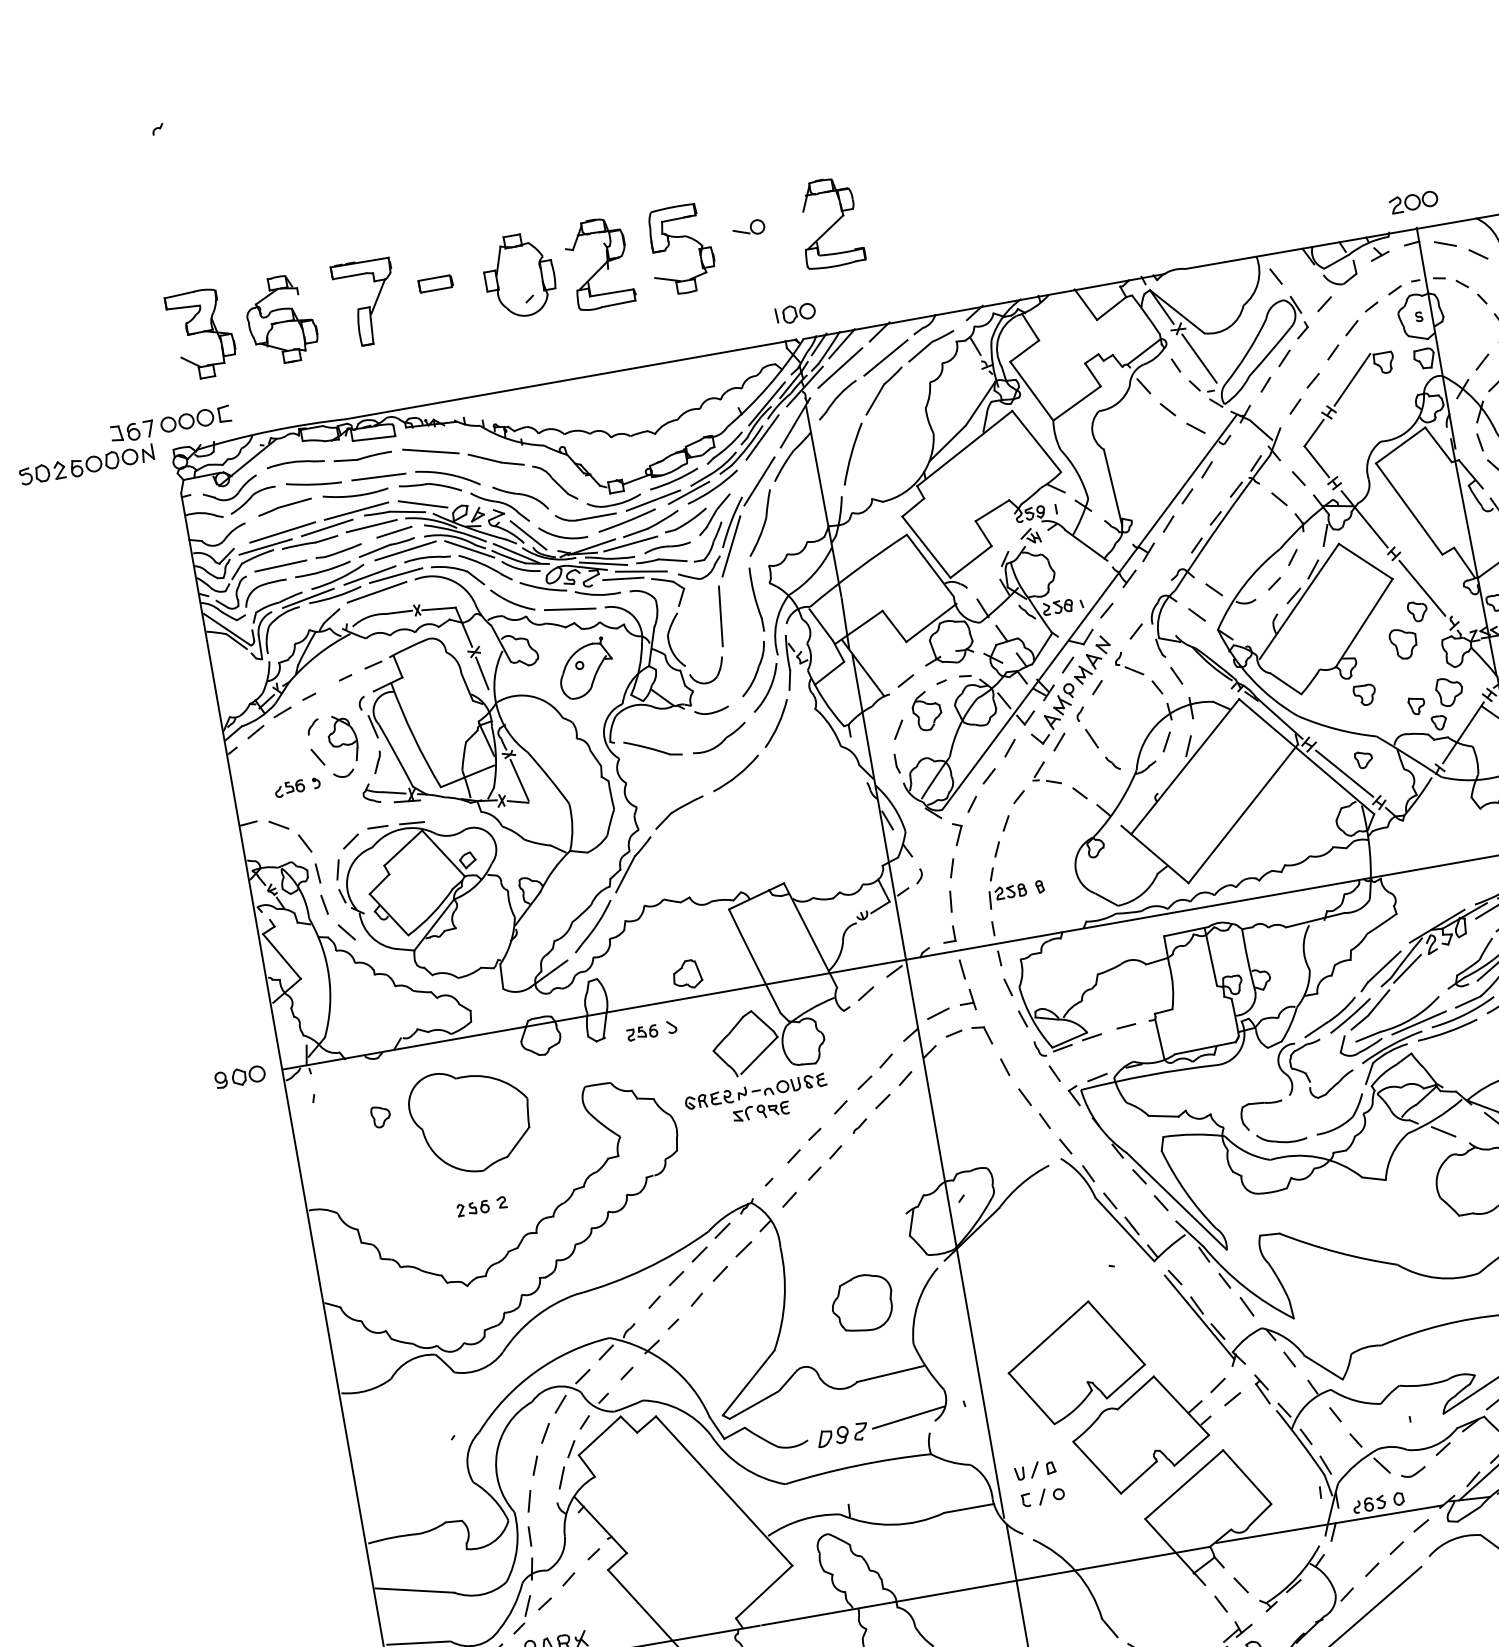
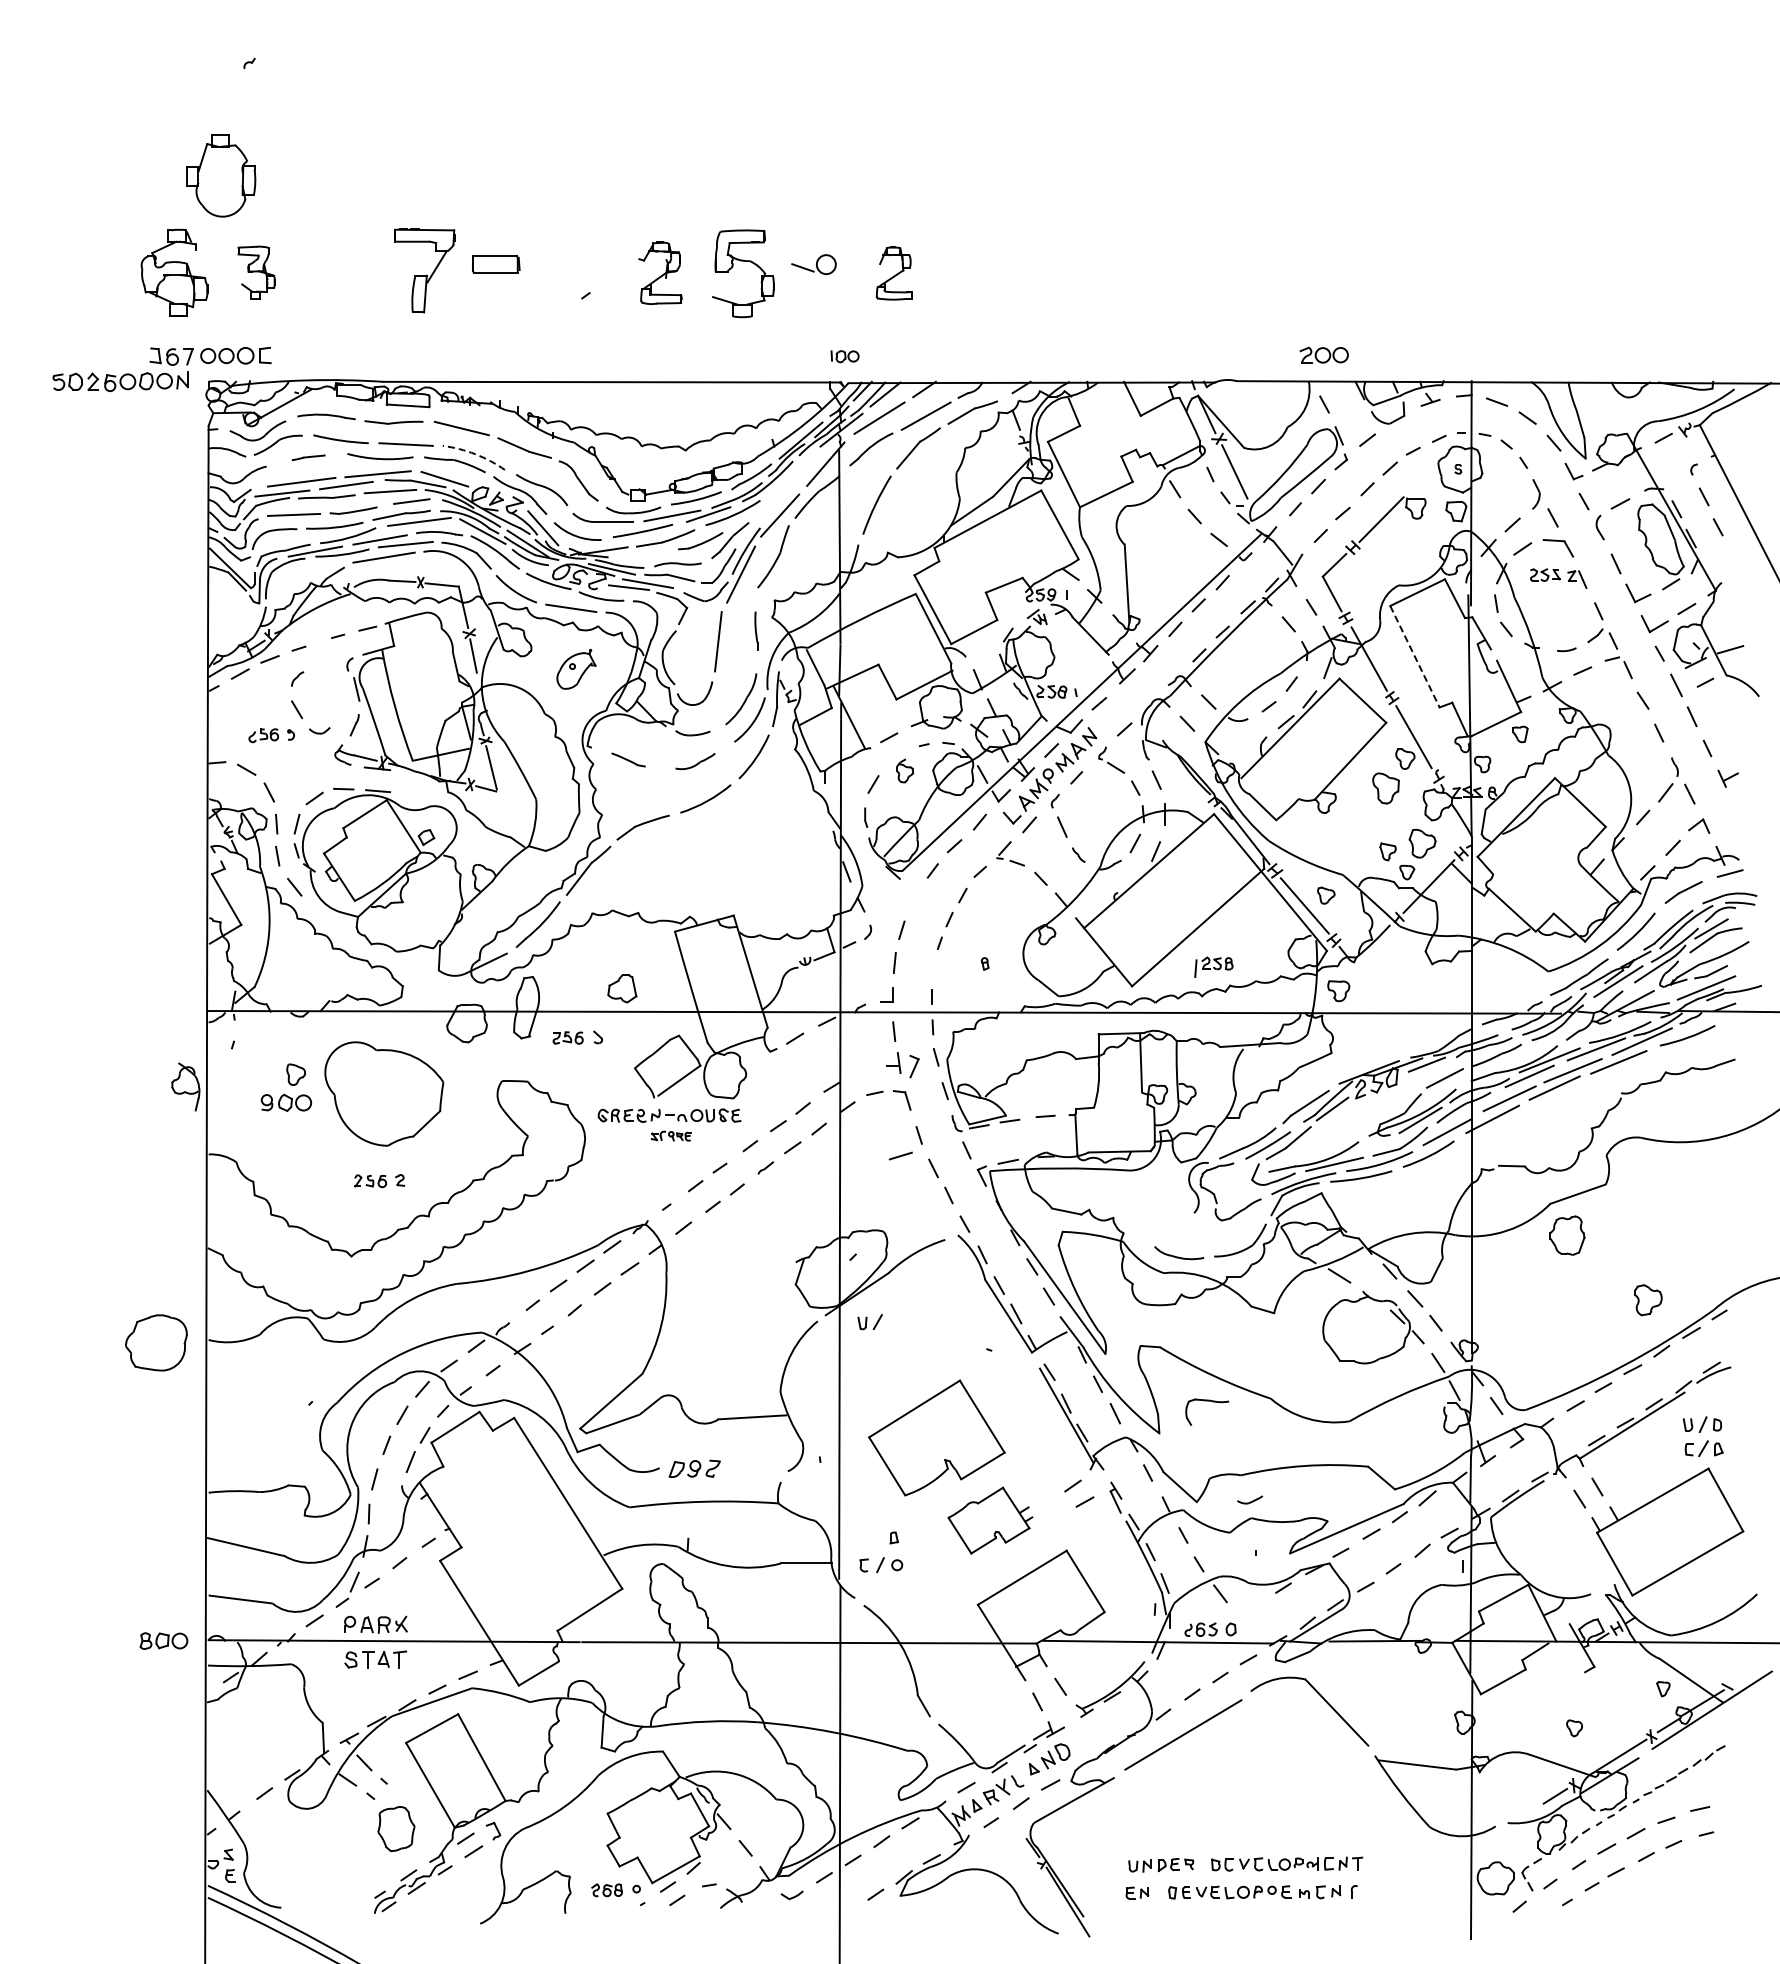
part: (1412, 201) -> (1323, 354), moved
part: (829, 223) -> (894, 273), size x0.6
part: (748, 228) -> (813, 264), size x1.4
part: (599, 264) -> (660, 273), size x0.7
part: (520, 275) -> (221, 175), moved
part: (435, 284) -> (495, 264), size x1.4
part: (795, 313) -> (844, 356), size x0.7
part: (281, 319) -> (174, 272), moved
part: (201, 333) -> (256, 272), size x0.6
line: (762, 437) -> (790, 472), removed
arc: (448, 474) -> (475, 454), solid -> dashed
part: (285, 506) -> (308, 457), size x0.6
line: (1409, 509) -> (1415, 657), solid -> dashed
line: (629, 544) -> (641, 554), removed
part: (756, 598) -> (756, 630), size x0.6
part: (586, 668) -> (576, 669), size x0.7
part: (1364, 695) -> (1338, 991), moved
part: (926, 710) -> (904, 770), size x0.6
part: (342, 738) -> (185, 1086), moved
part: (719, 738) -> (695, 761), size x0.7
part: (653, 748) -> (628, 759), size x0.6
part: (958, 833) -> (914, 1066), moved
part: (1007, 895) -> (1213, 966), moved
line: (937, 1013) -> (900, 1155), moved
part: (240, 1076) -> (286, 1102), moved
part: (1259, 1104) -> (1206, 1401), moved
part: (760, 1110) -> (670, 1135), size x0.7
part: (862, 1302) -> (156, 1342), moved
line: (908, 1417) -> (762, 1463), removed
part: (1142, 1433) -> (990, 1520), size x0.6
part: (1026, 1471) -> (869, 1322), moved
part: (1412, 1472) -> (1249, 1499), moved

